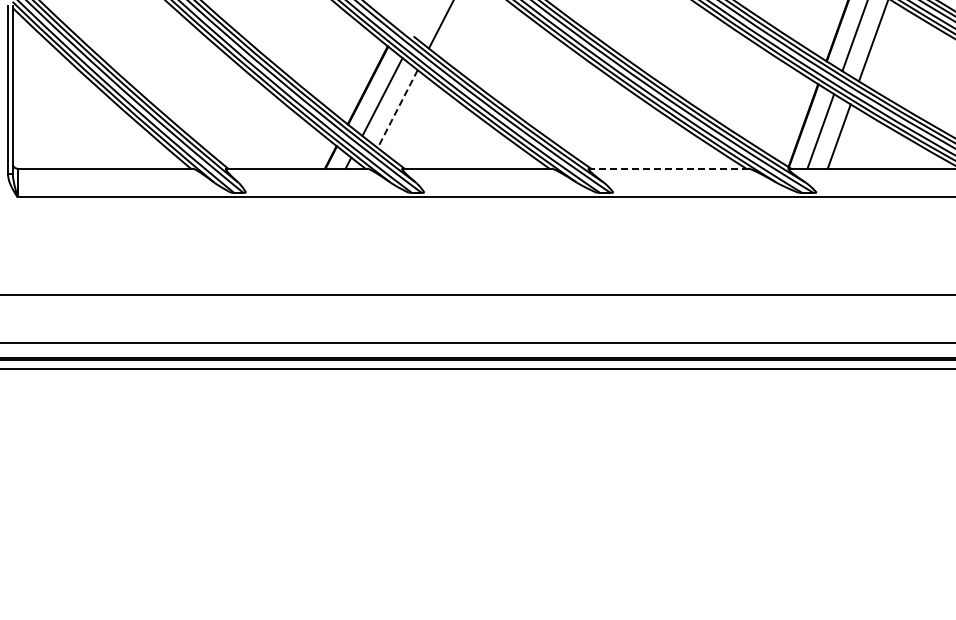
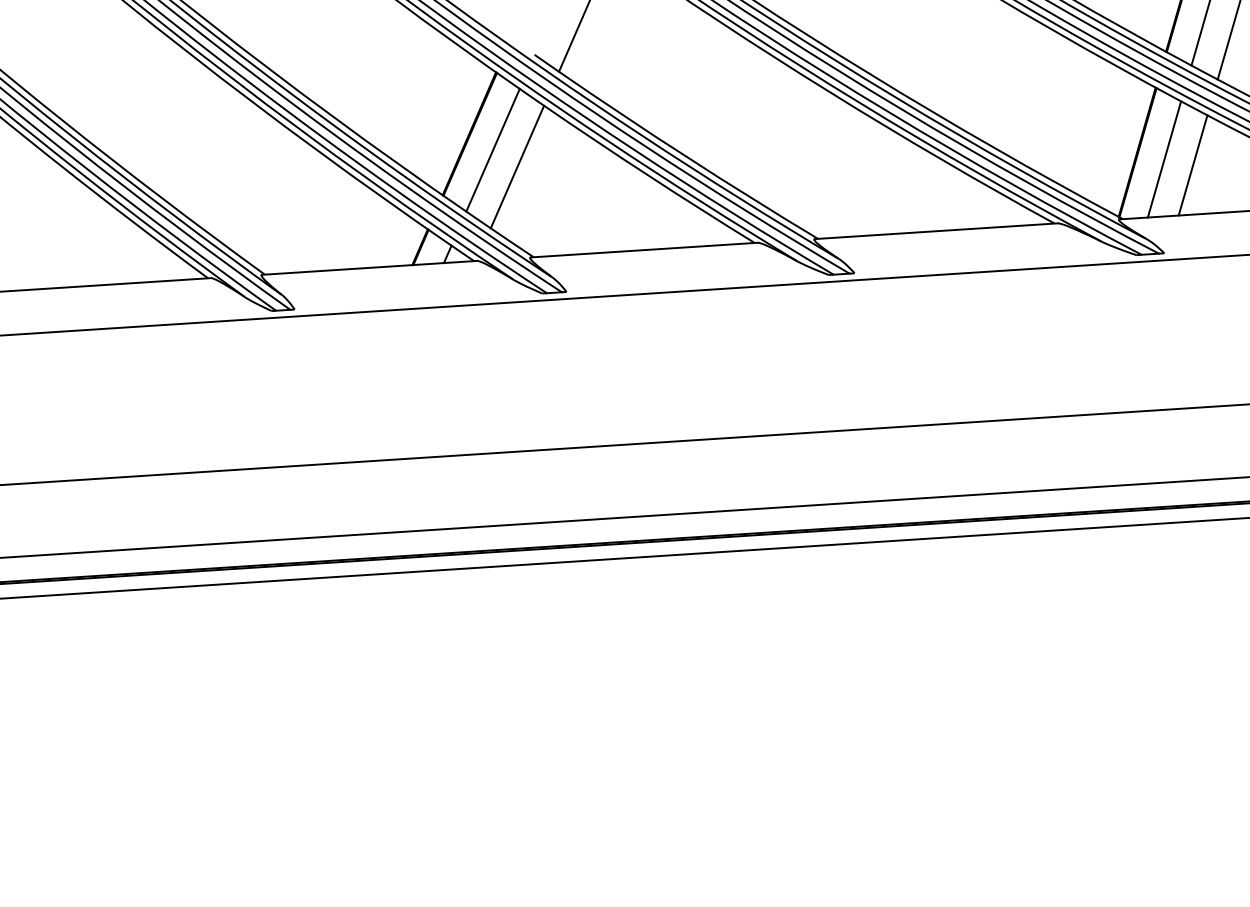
line: (397, 109) -> (517, 167), dashed -> solid
line: (668, 168) -> (935, 230), dashed -> solid

